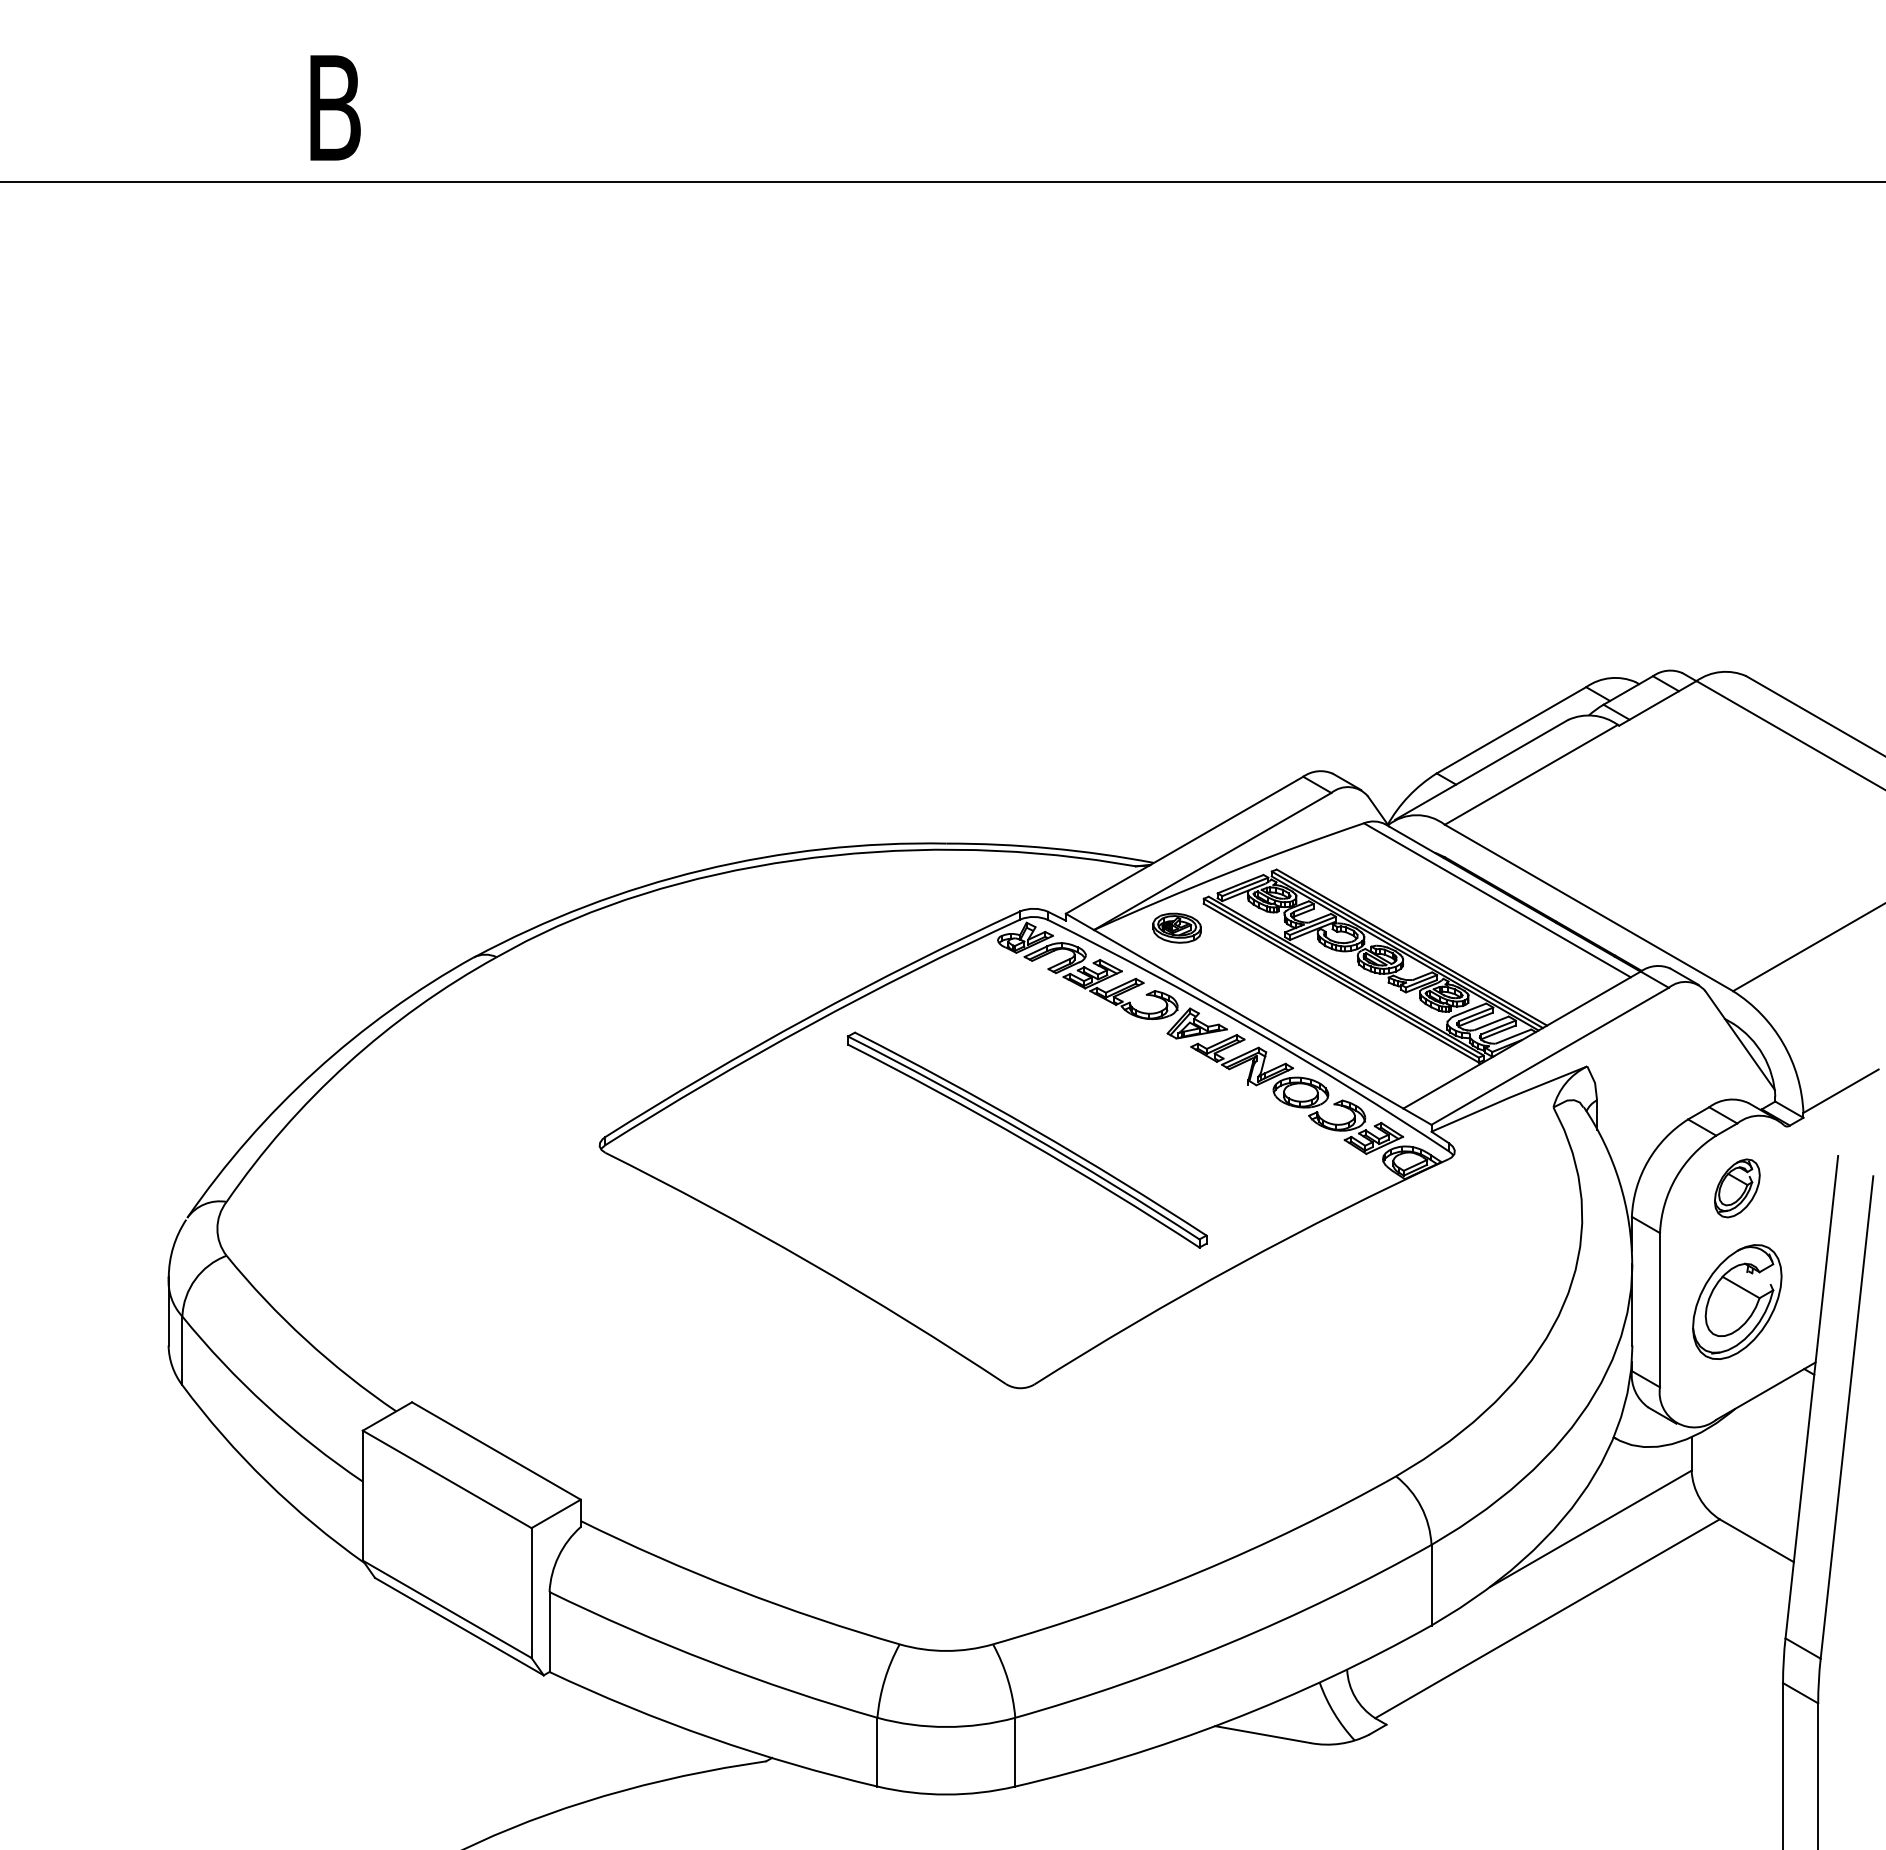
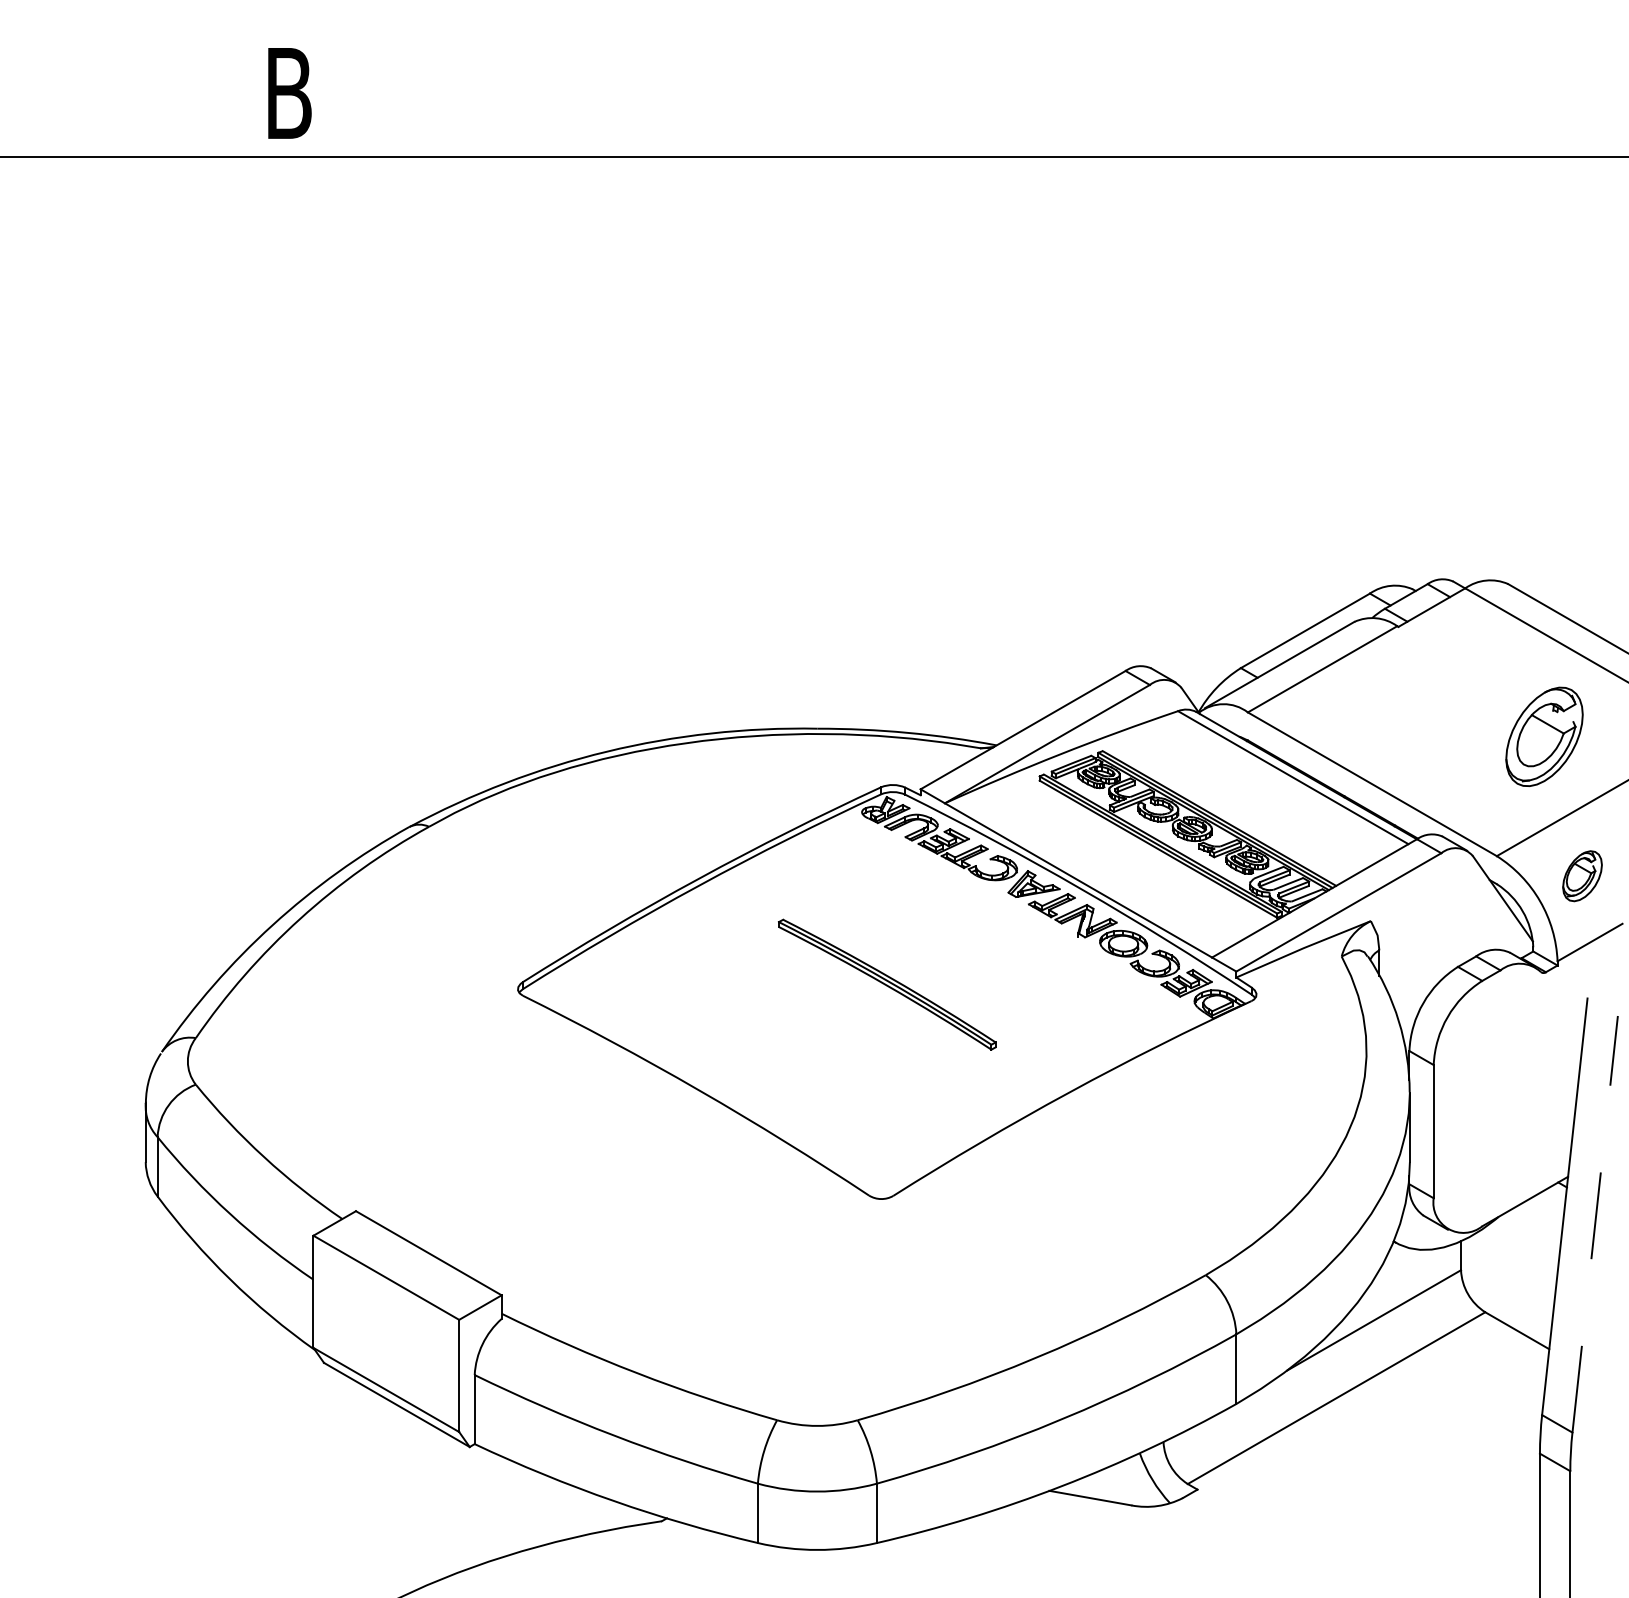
part: (1176, 927) -> (1016, 801), removed
part: (1027, 1139) -> (887, 984), size x0.7
part: (1737, 1188) -> (1582, 876), moved
part: (1737, 1301) -> (1544, 736), moved
line: (1846, 1417) -> (1594, 1224), solid -> dashed

